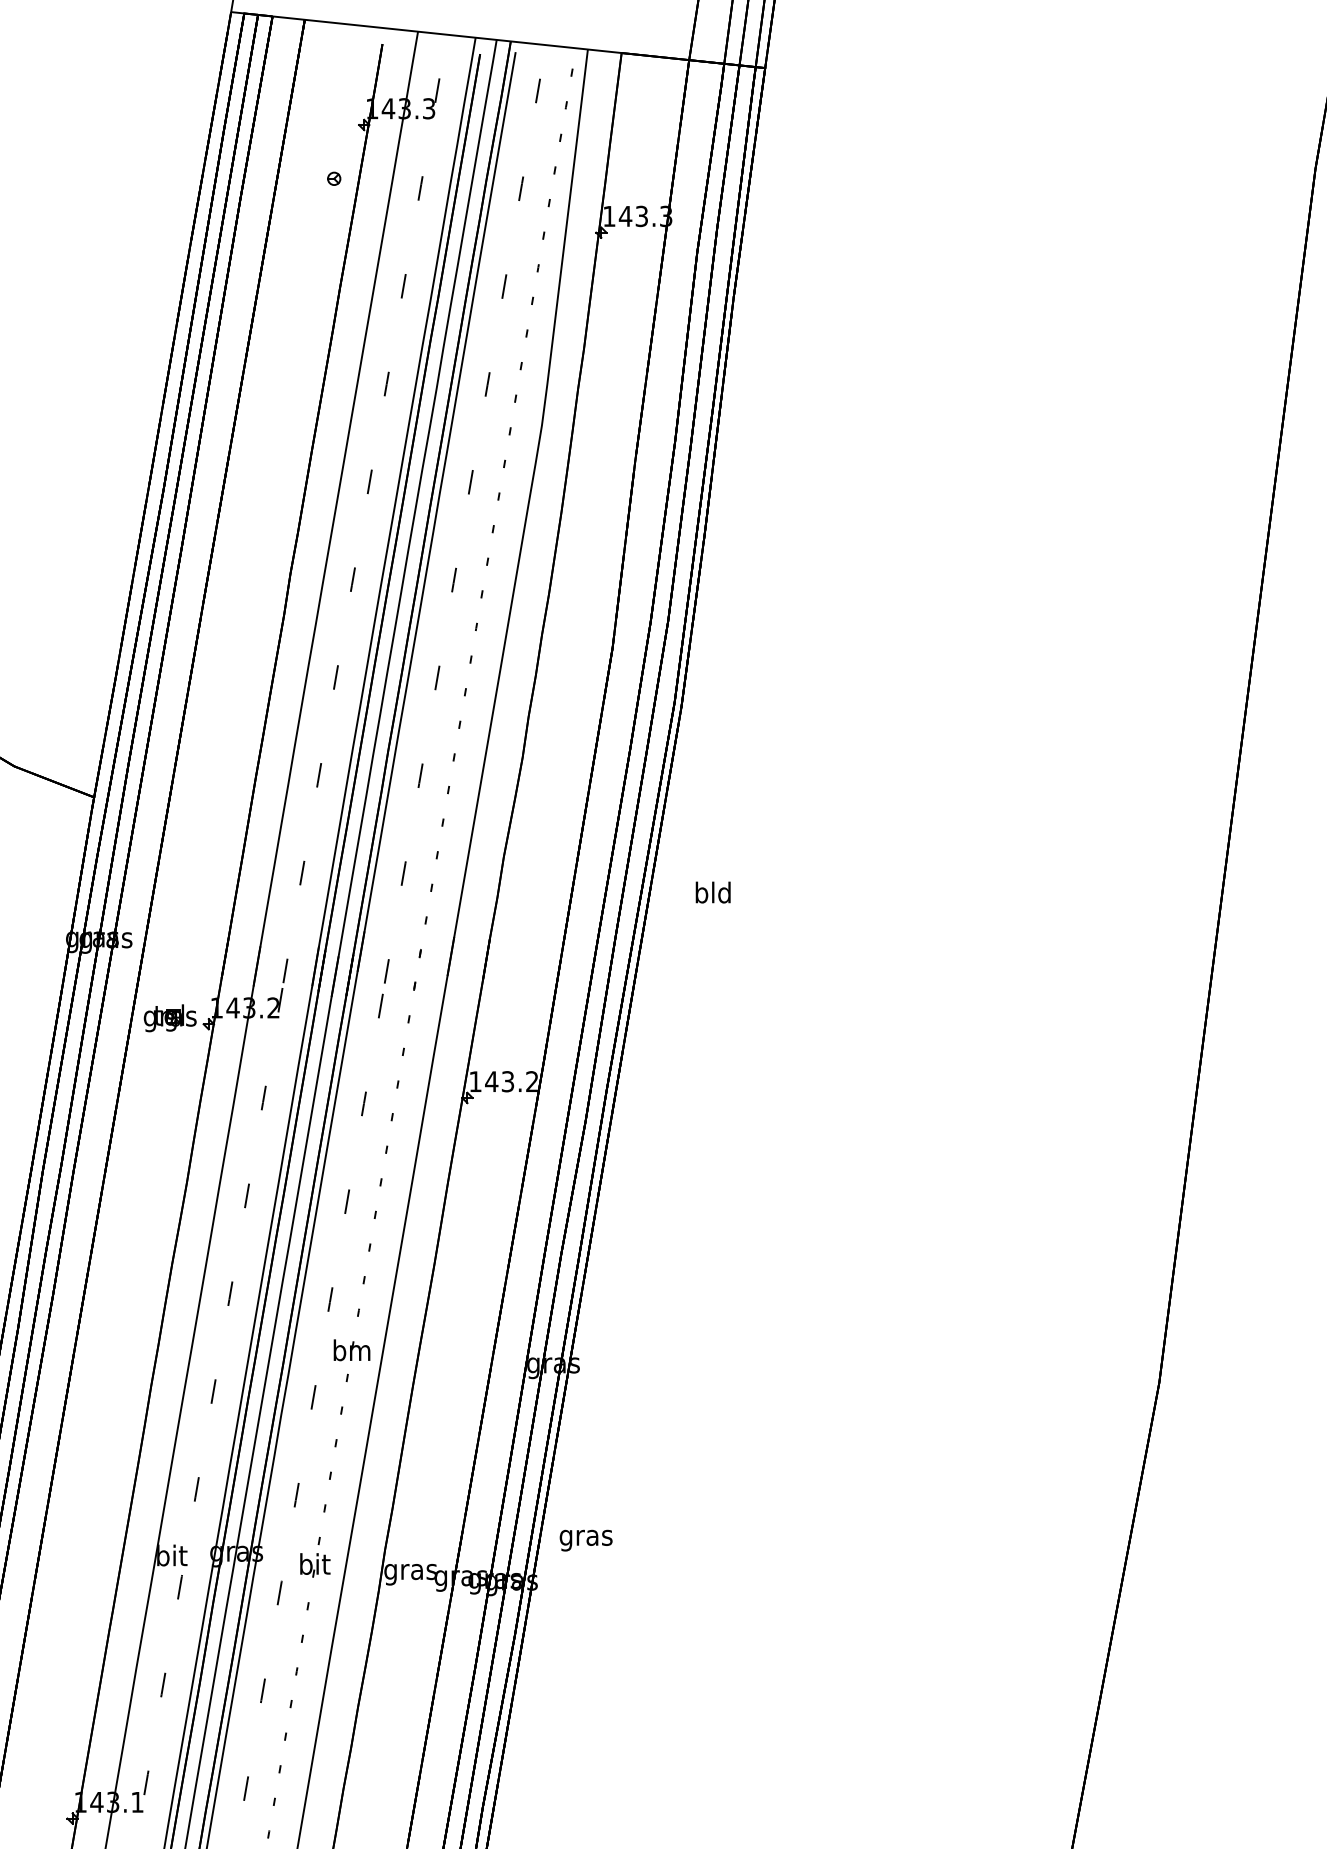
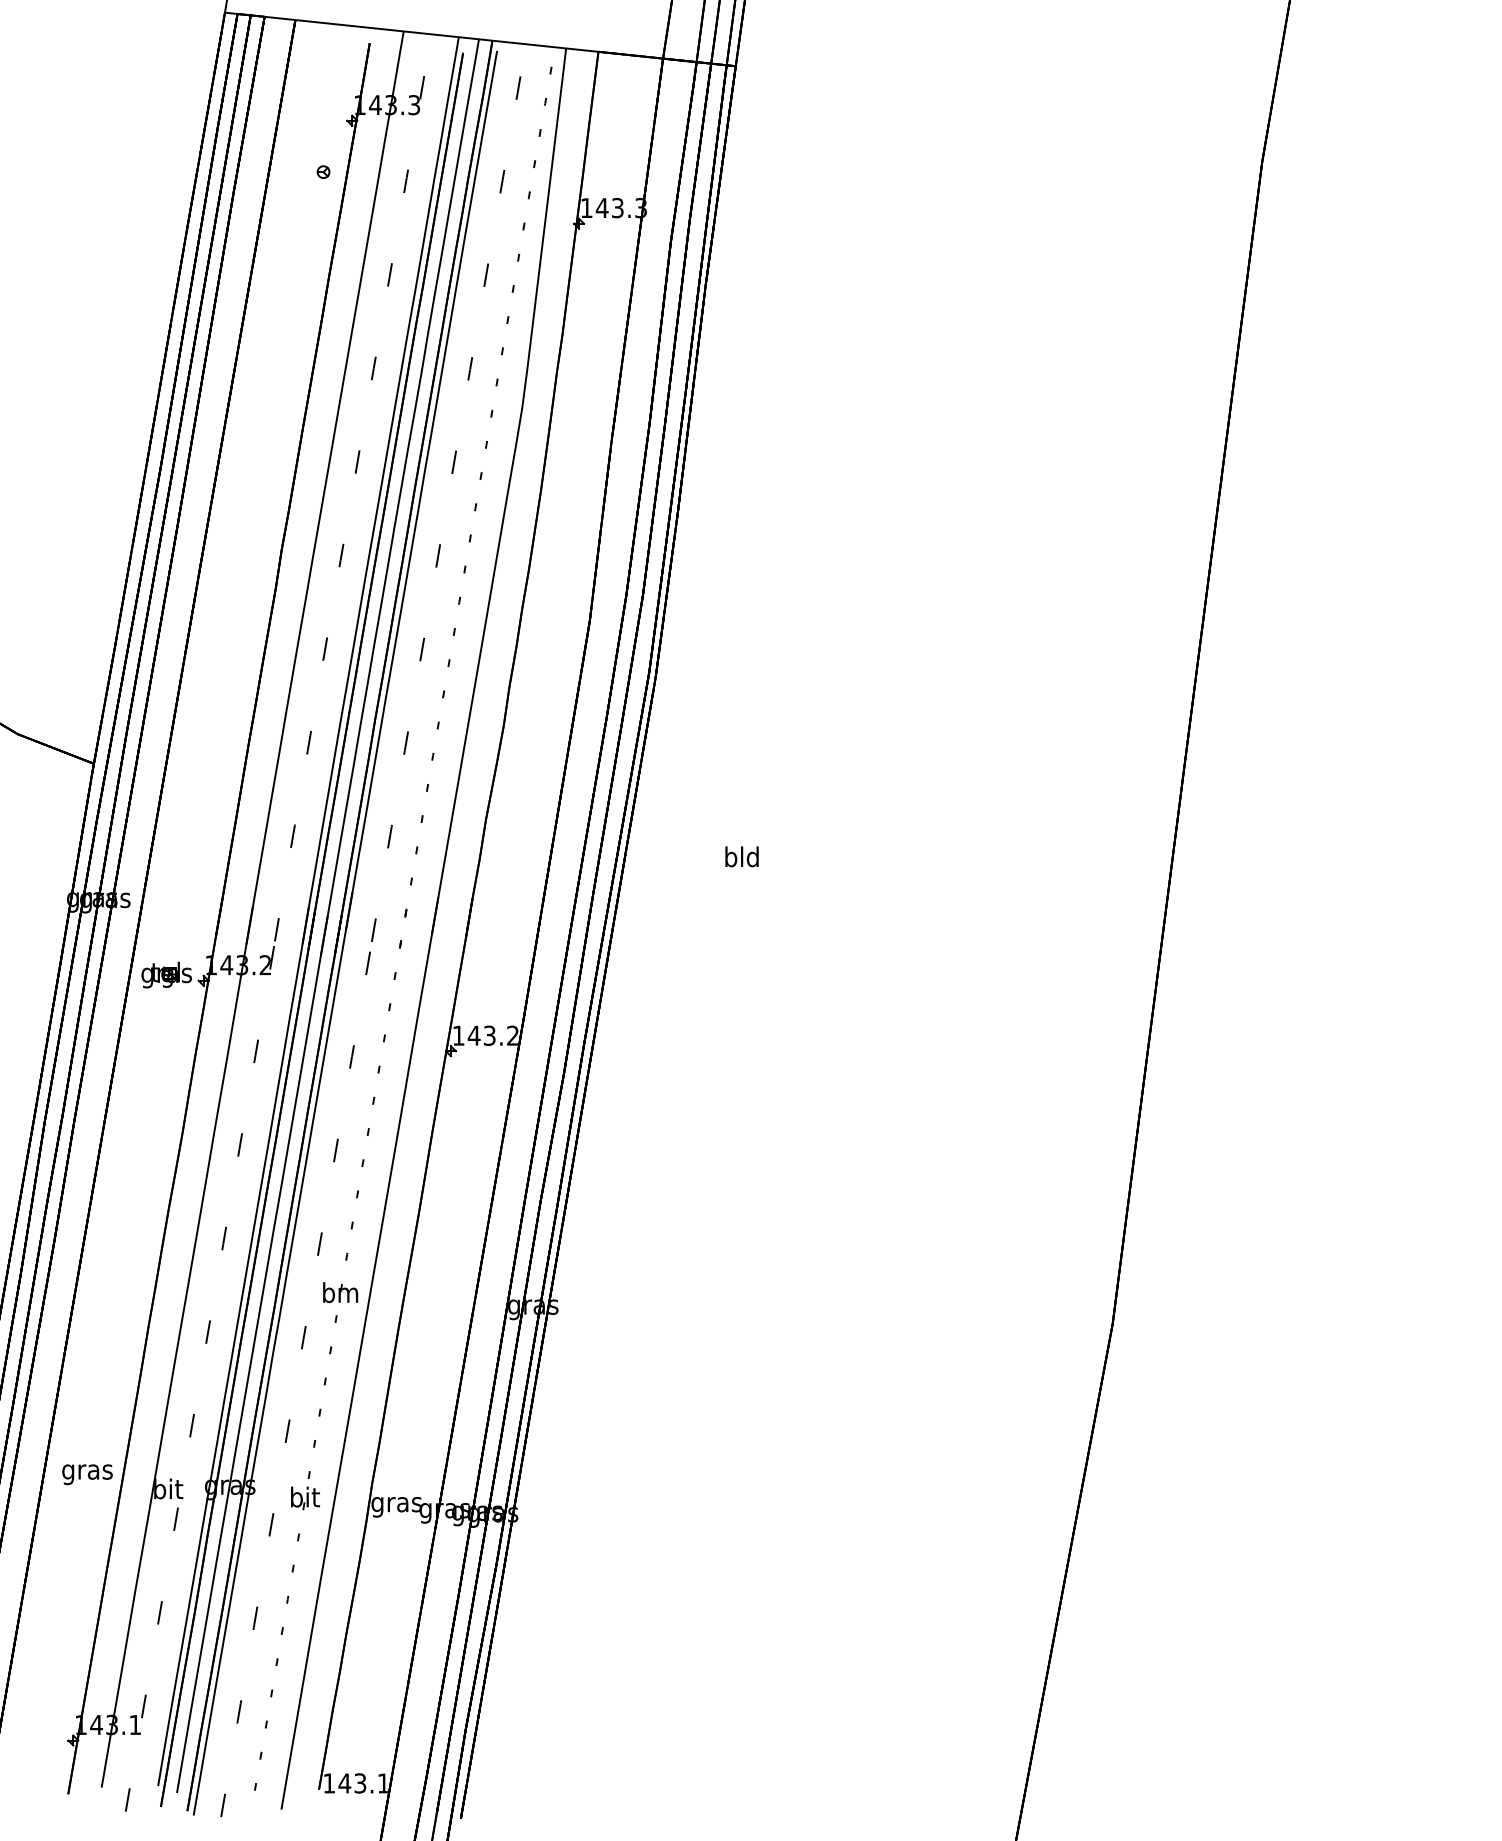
text: (712, 892) -> (741, 856), moved
text: (586, 1540) -> (87, 1474), moved

